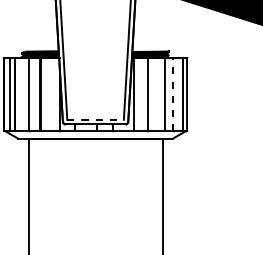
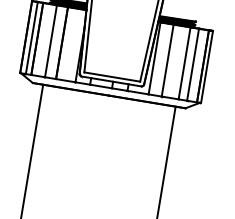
line: (173, 94) -> (193, 64), dashed -> solid
line: (96, 119) -> (113, 76), dashed -> solid

